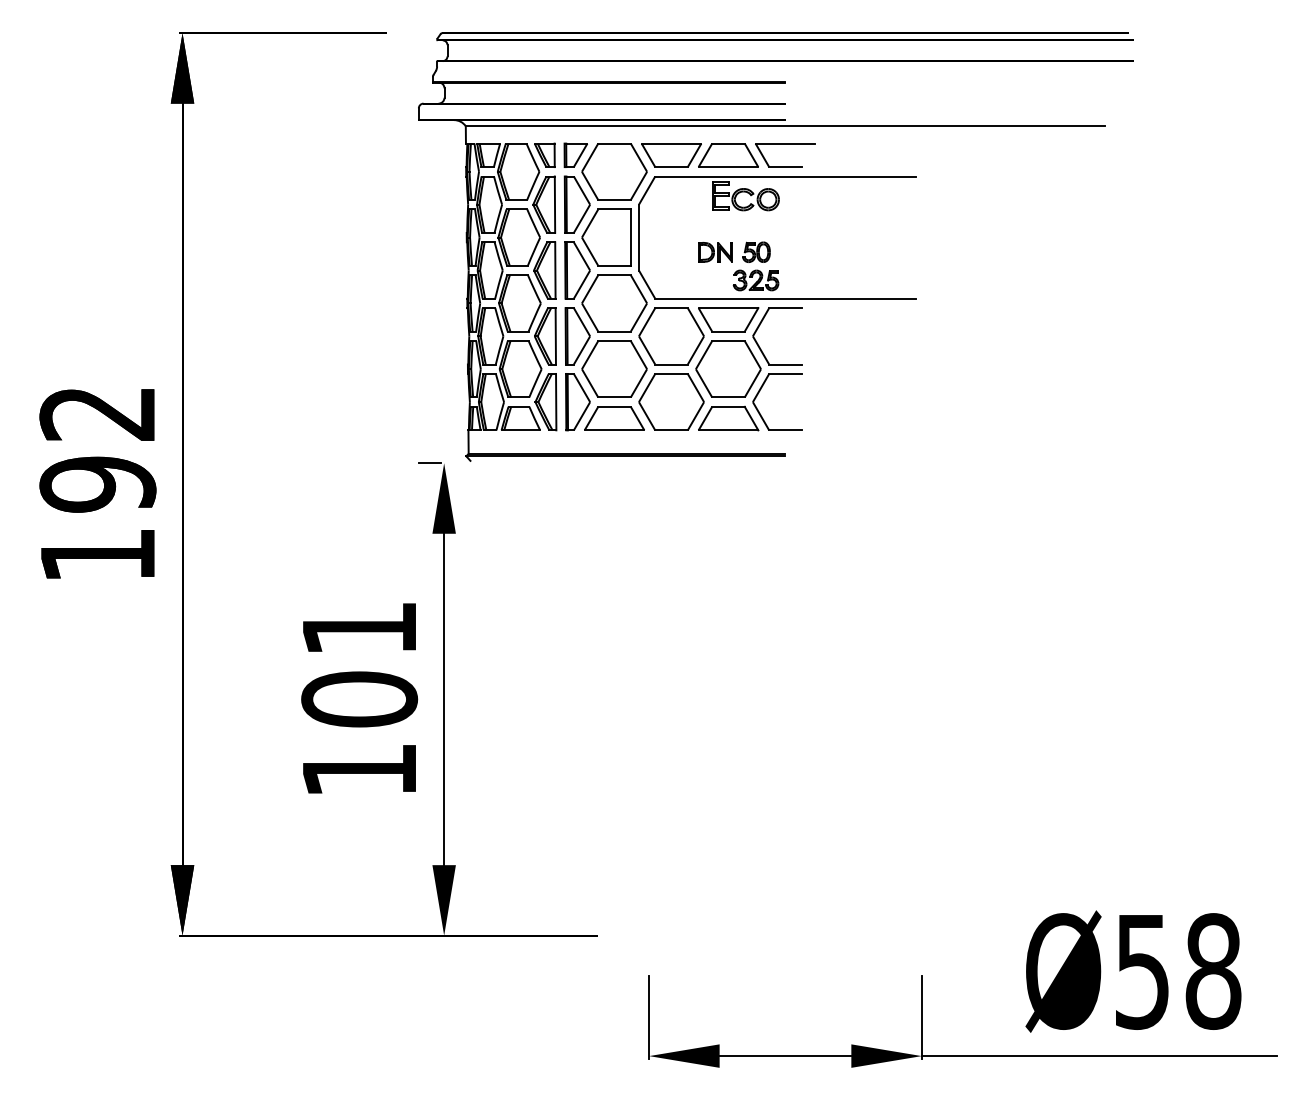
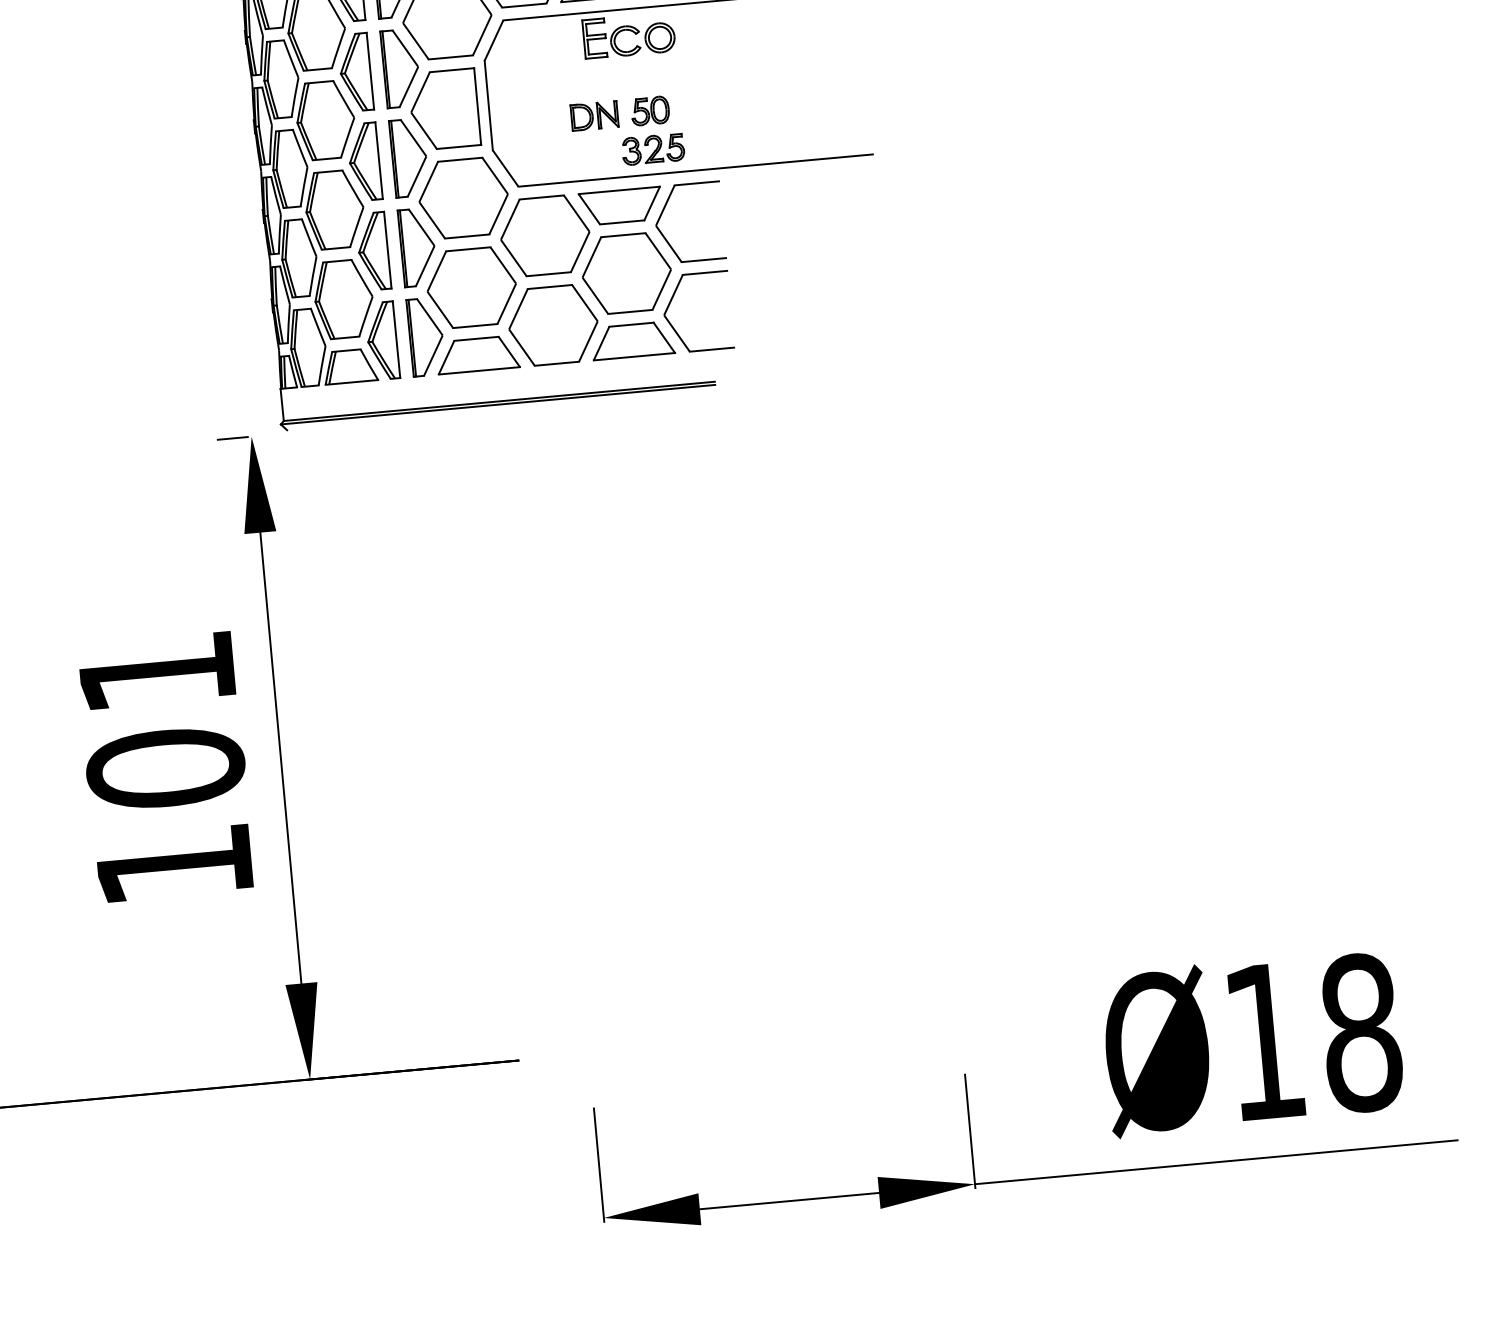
text: (1142, 972) -> (1264, 1043), Ø58 -> Ø18

